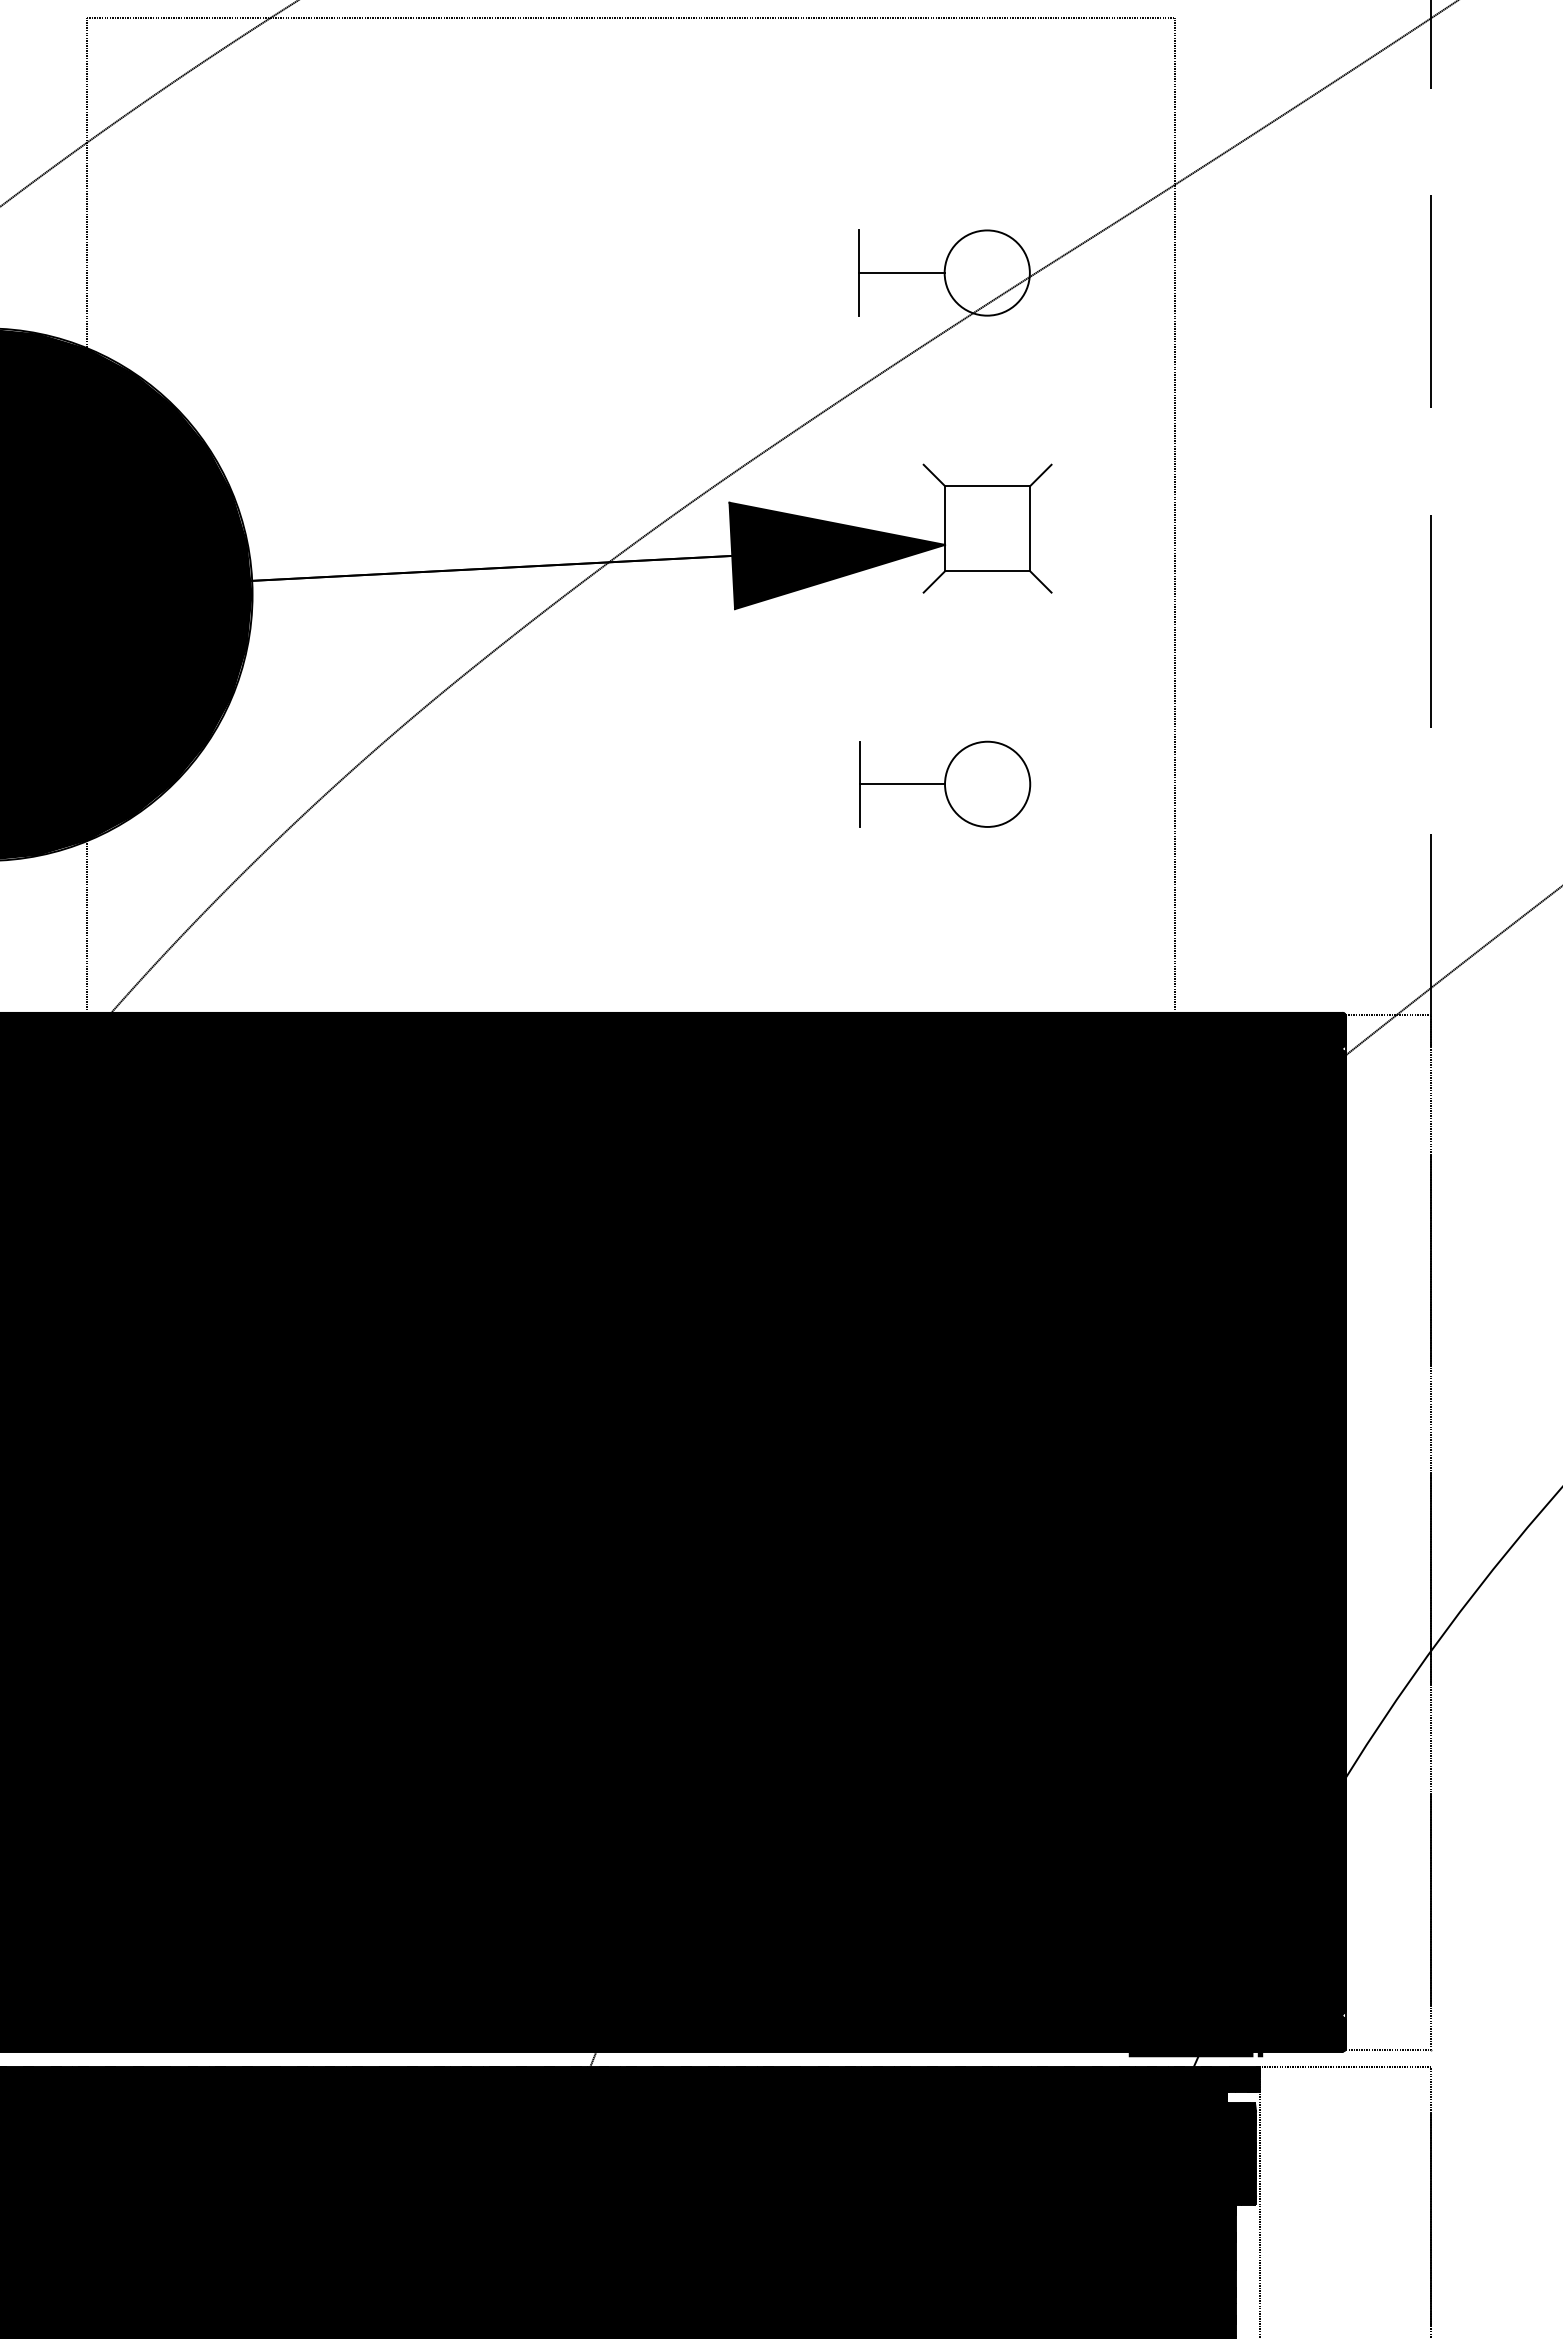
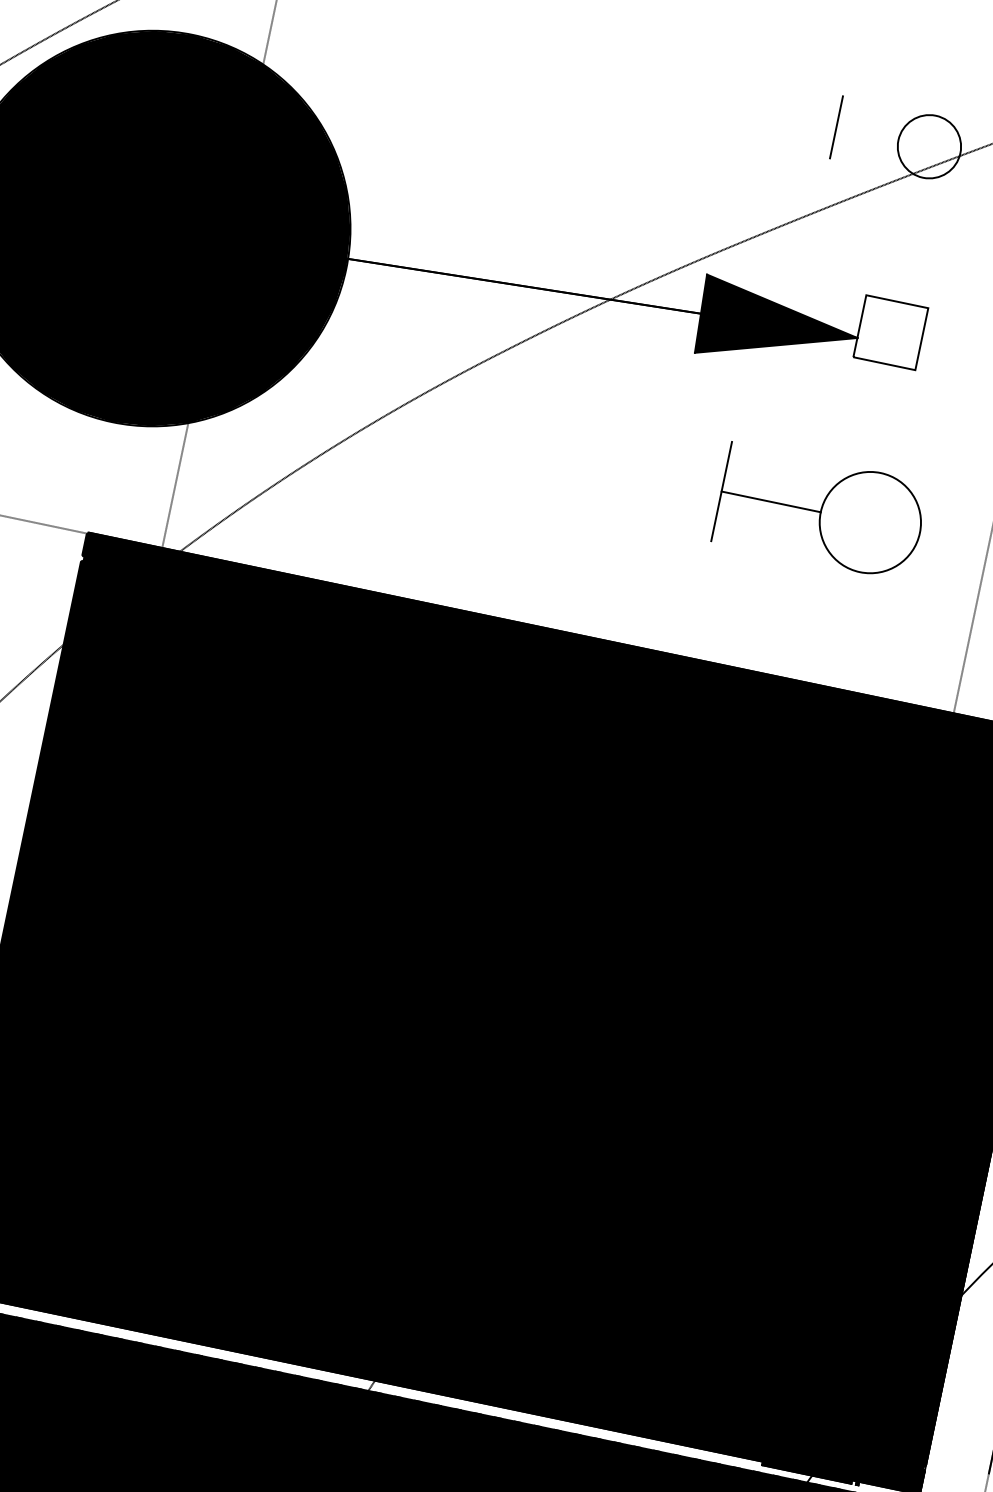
line: (901, 273) -> (866, 134), removed
line: (934, 475) -> (860, 285), removed
line: (1040, 475) -> (937, 302), removed
line: (934, 581) -> (844, 363), removed
line: (1040, 581) -> (921, 379), removed
part: (945, 783) -> (821, 511), size x1.6

